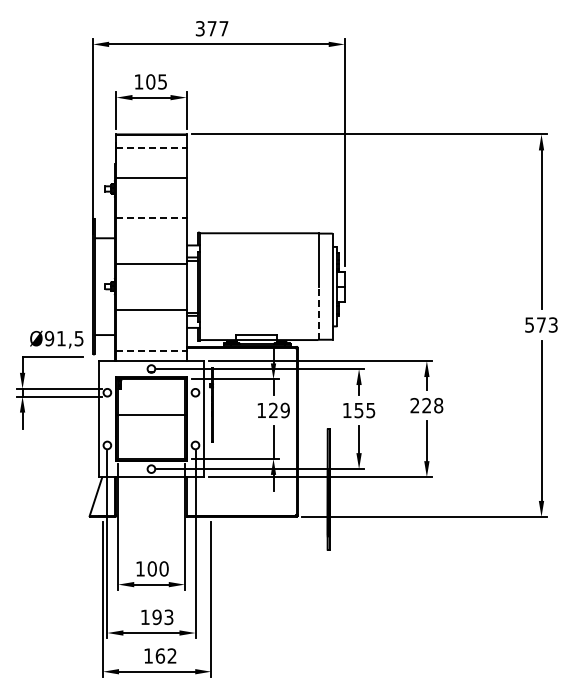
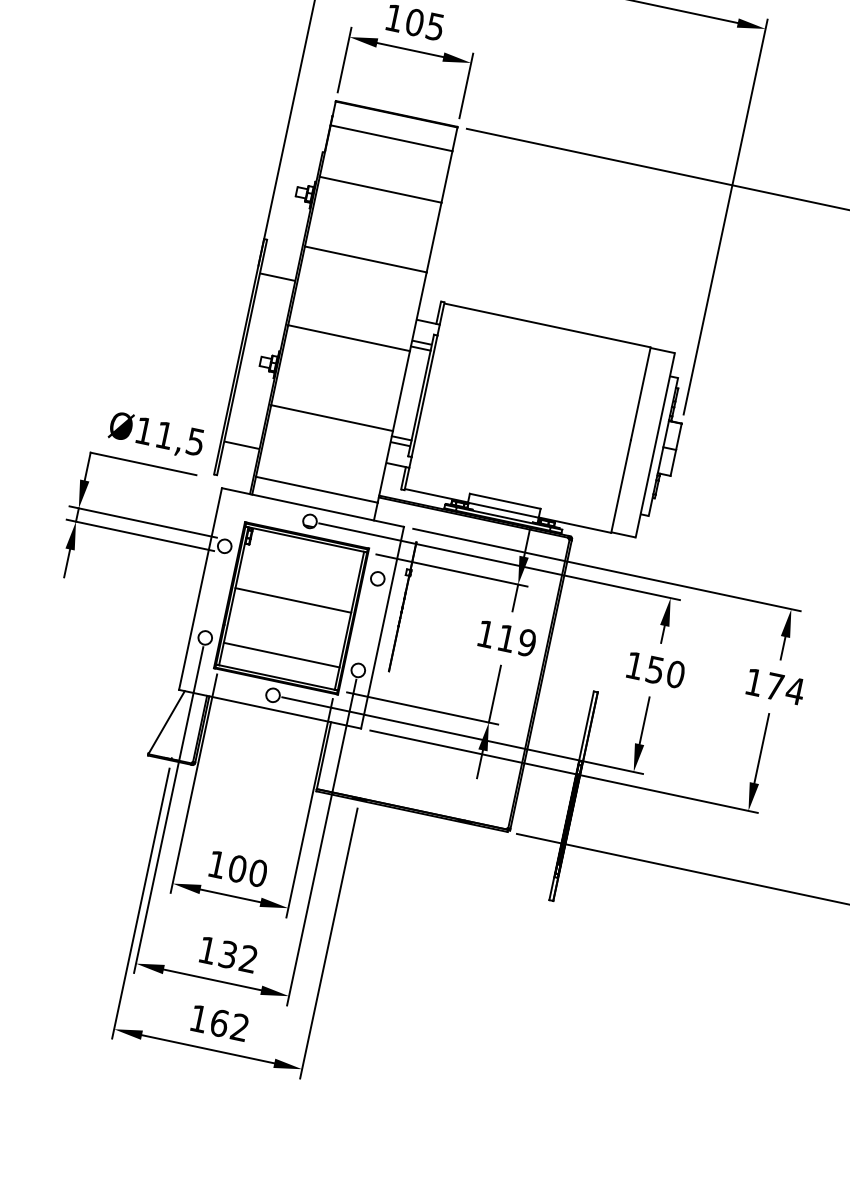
line: (152, 148) -> (393, 138), dashed -> solid
line: (152, 218) -> (367, 260), dashed -> solid
line: (318, 313) -> (620, 486), dashed -> solid
text: (49, 338) -> (144, 430), Ø91,5 -> Ø11,5
line: (152, 350) -> (318, 489), dashed -> solid
text: (426, 405) -> (774, 686), 228 -> 174
text: (273, 409) -> (507, 636), 129 -> 119
text: (370, 410) -> (675, 674), 155 -> 150
line: (151, 445) -> (281, 654), added
text: (162, 617) -> (237, 957), 193 -> 132

